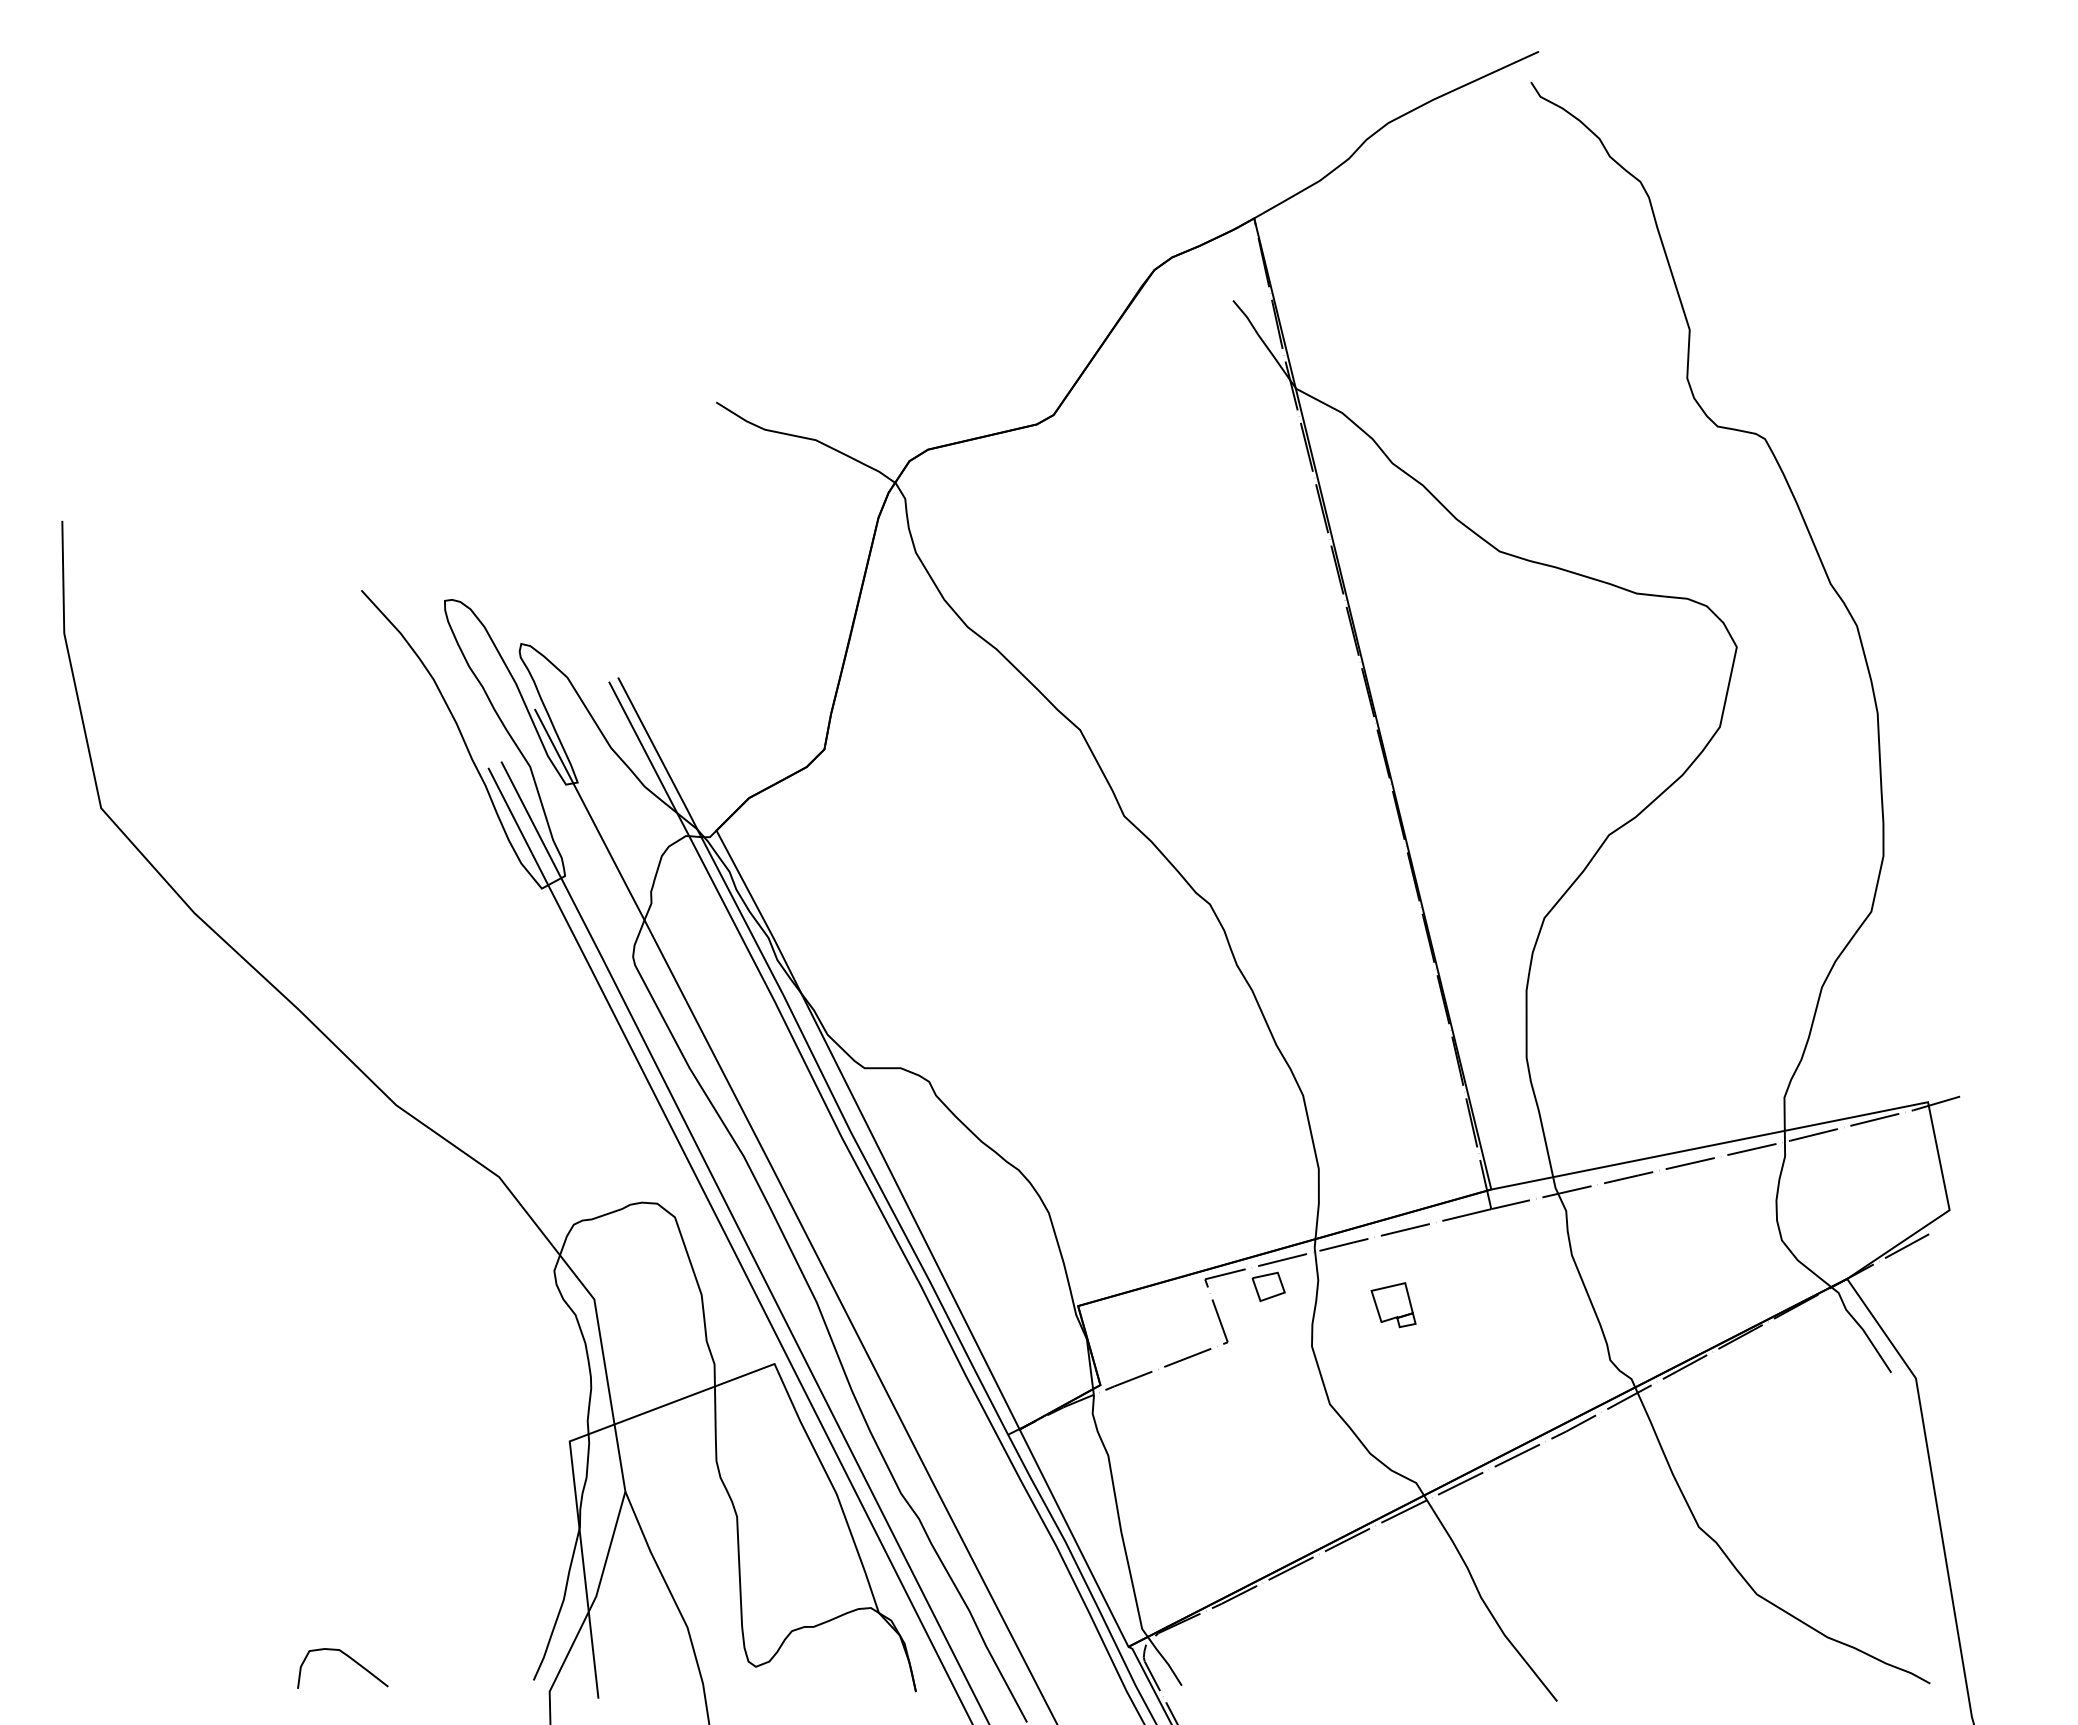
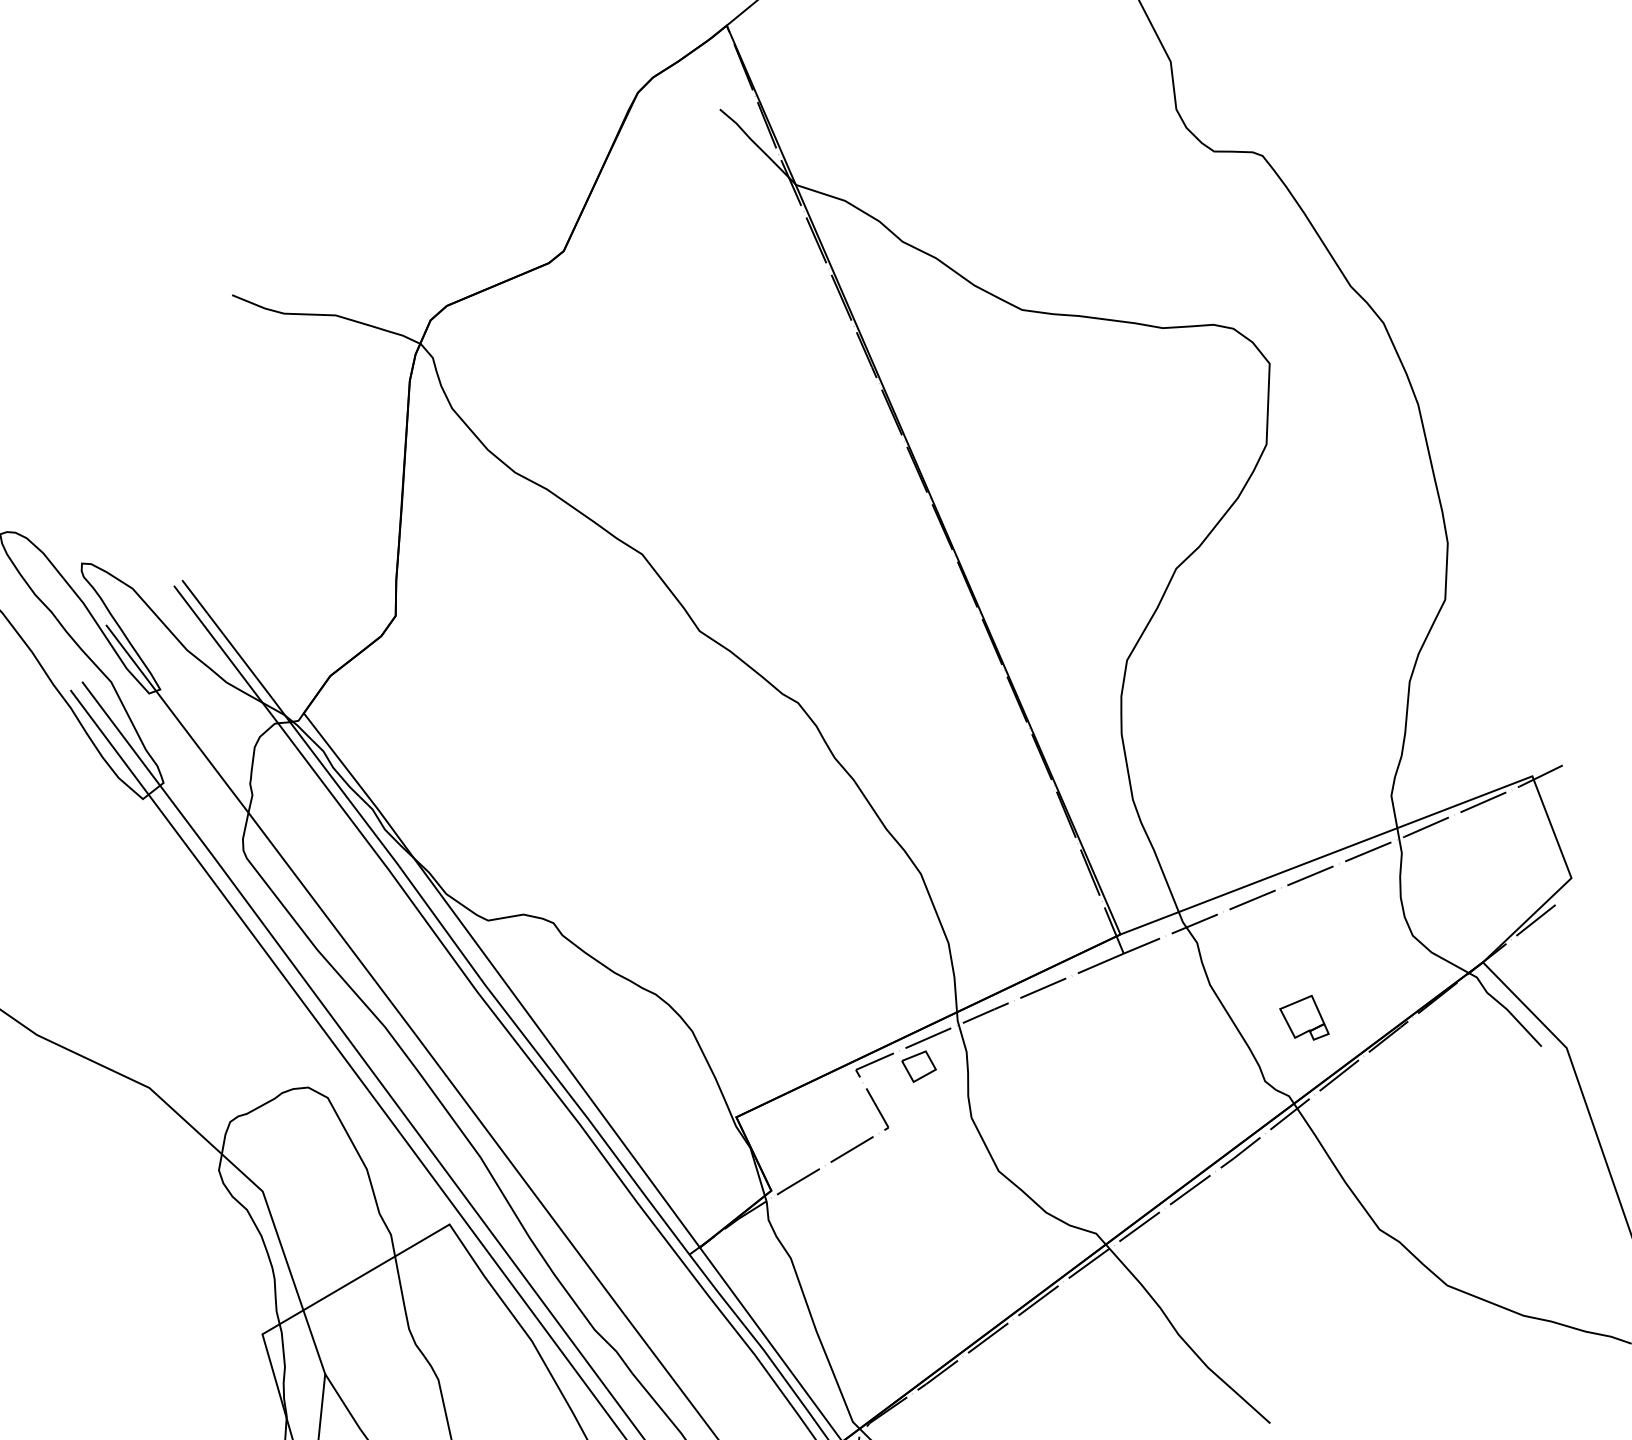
part: (1393, 1305) -> (1304, 1019), moved

